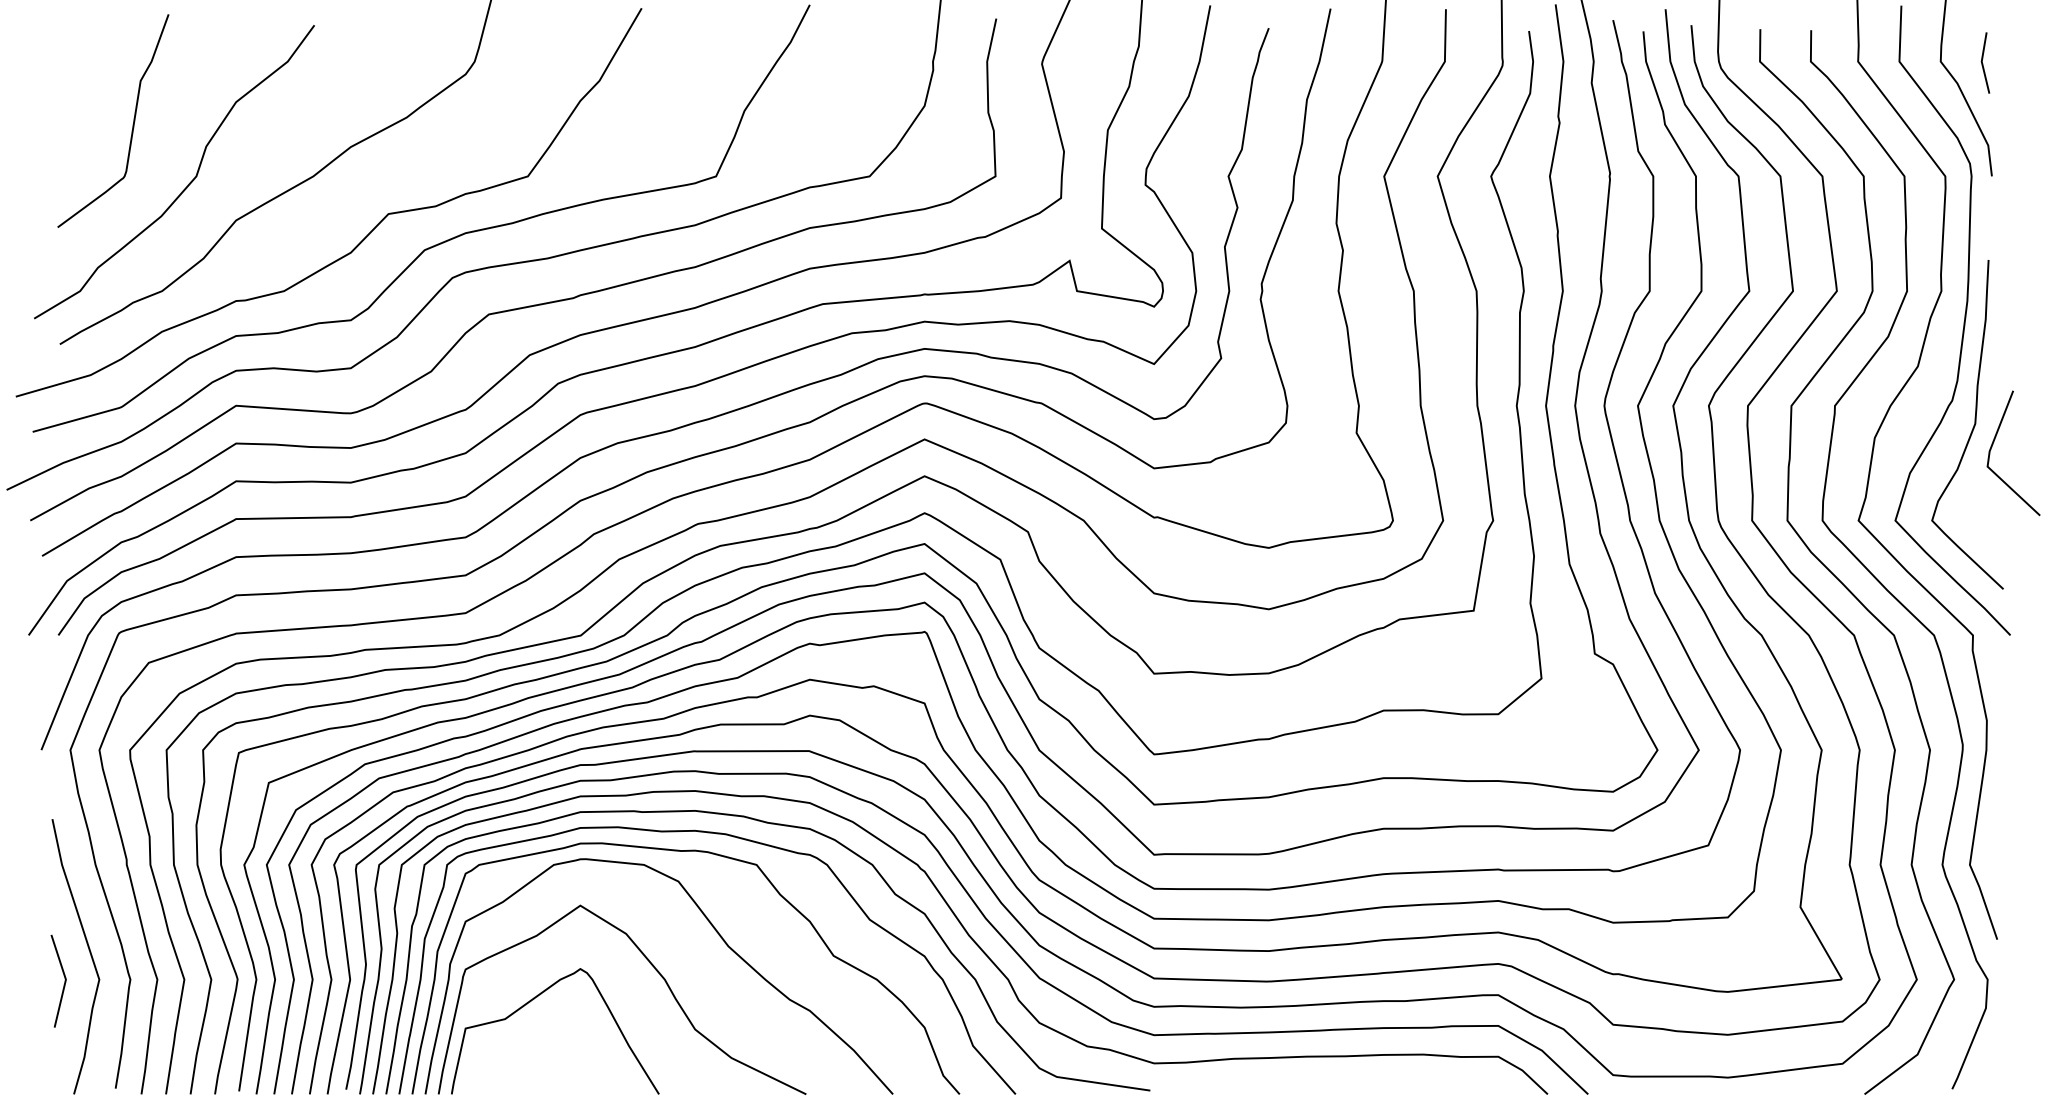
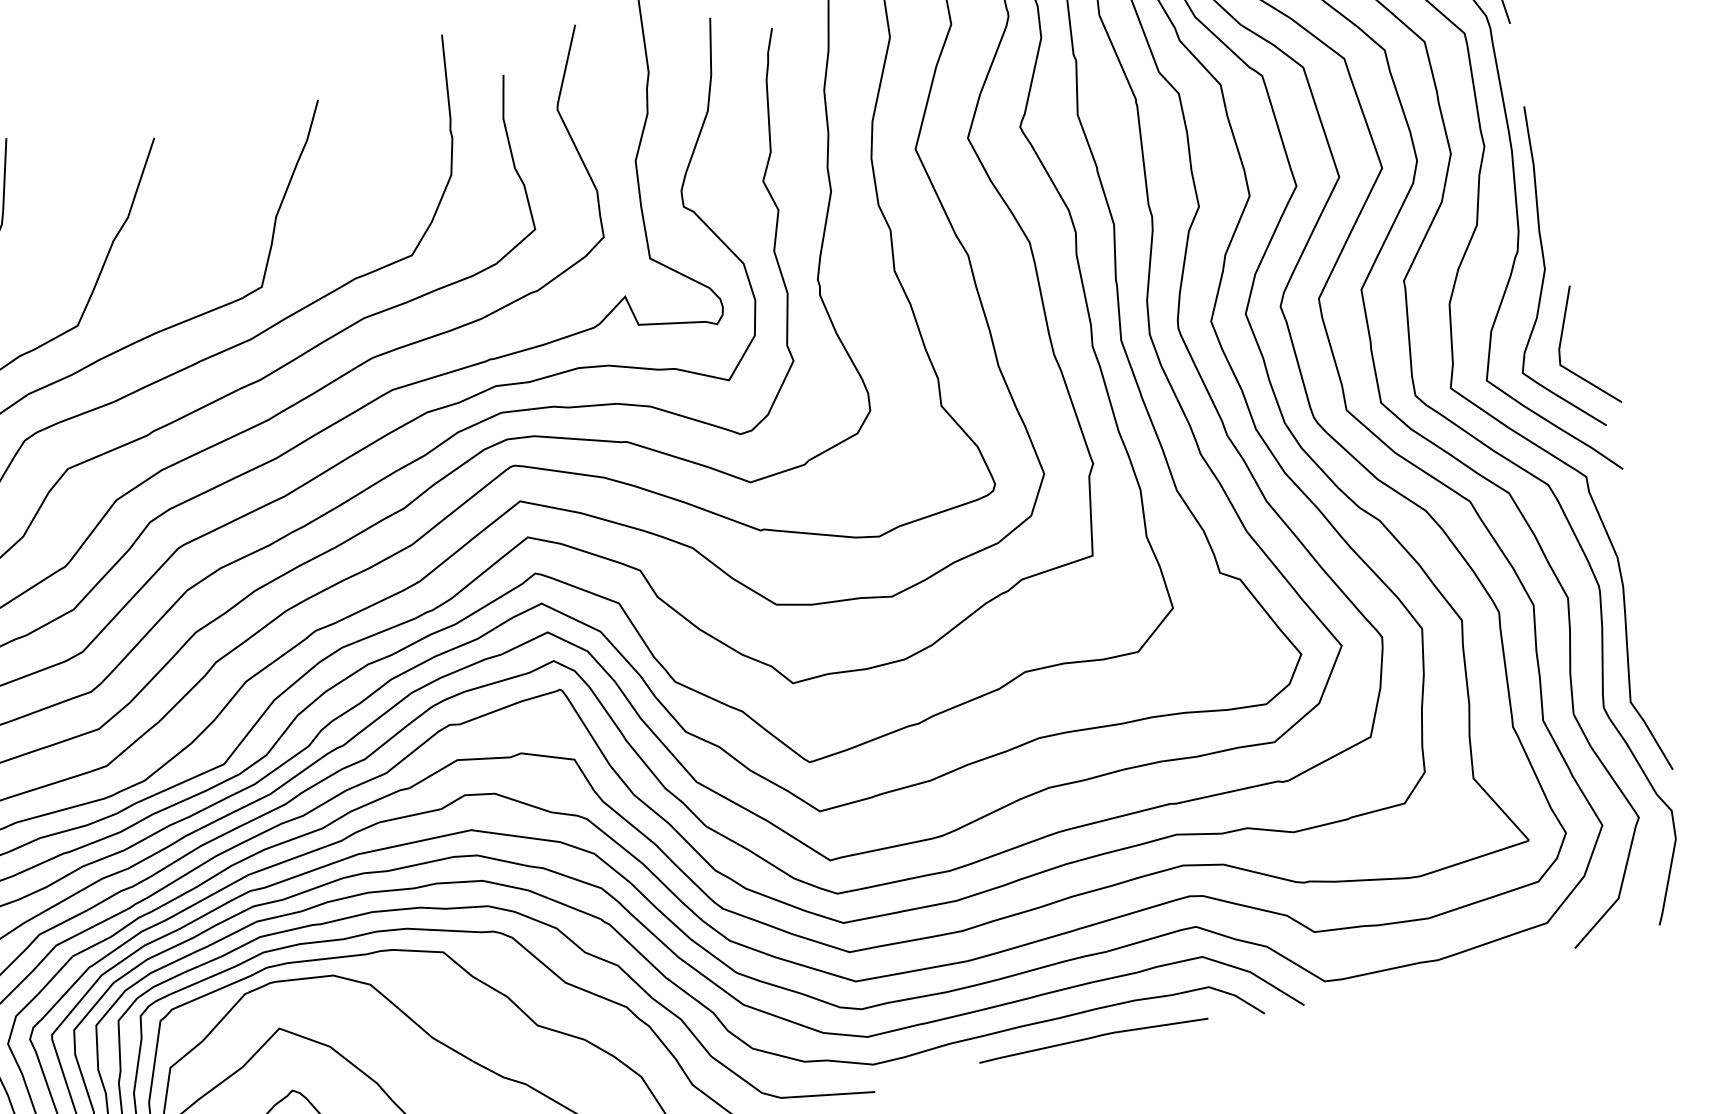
line: (1992, 447) -> (1561, 345), moved
curve: (1373, 1083) -> (1092, 1039), added

